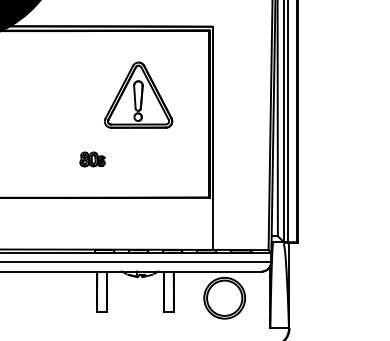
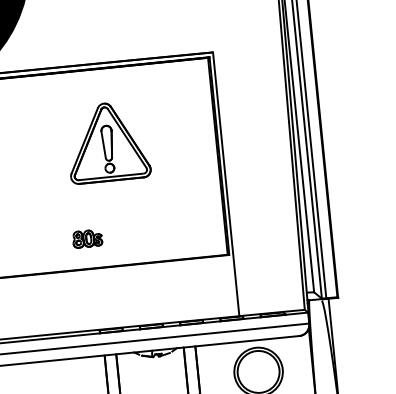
part: (138, 94) -> (107, 141), moved
part: (92, 159) -> (87, 238), moved

